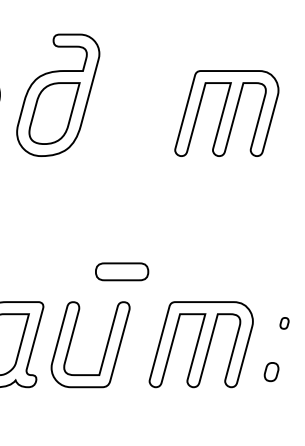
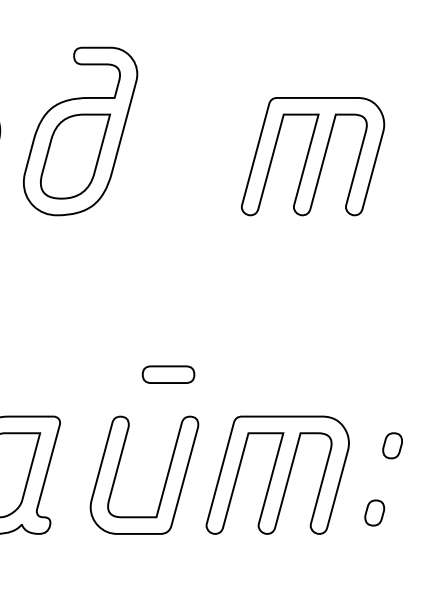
part: (121, 271) -> (167, 374), size x0.71
part: (284, 323) -> (392, 446), size x1.67
part: (105, 347) -> (164, 479), moved

